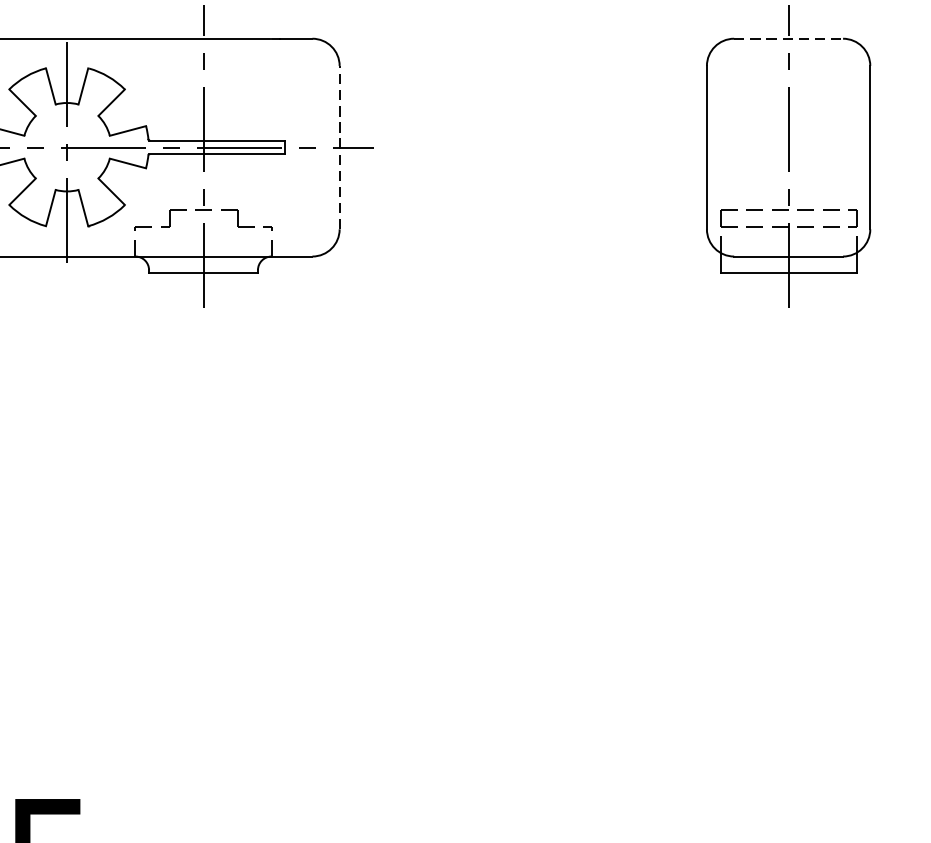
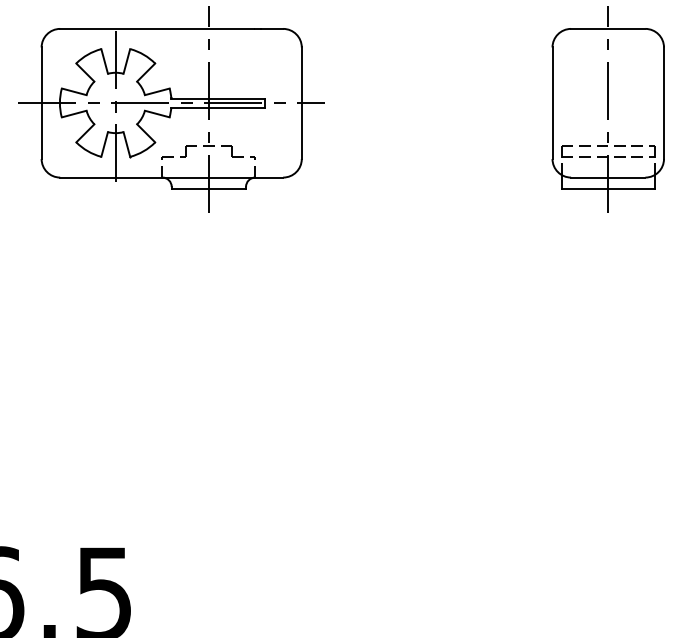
line: (788, 38) -> (608, 28), dashed -> solid
line: (339, 148) -> (301, 103), dashed -> solid

